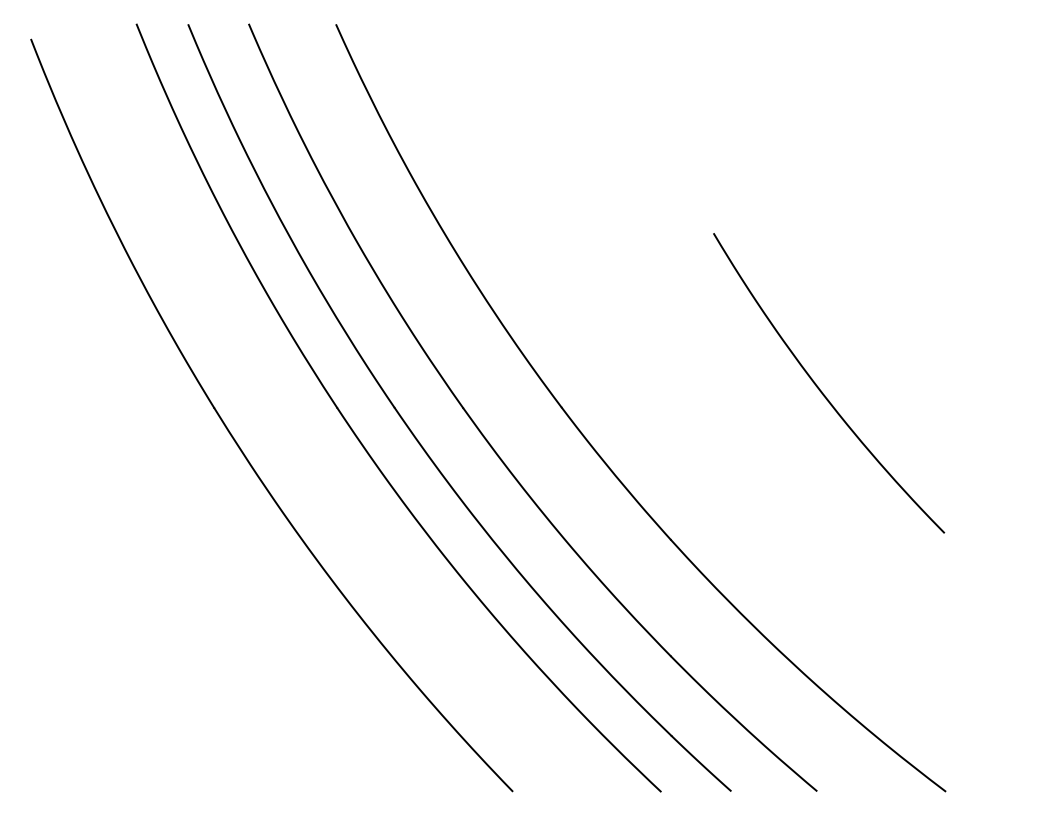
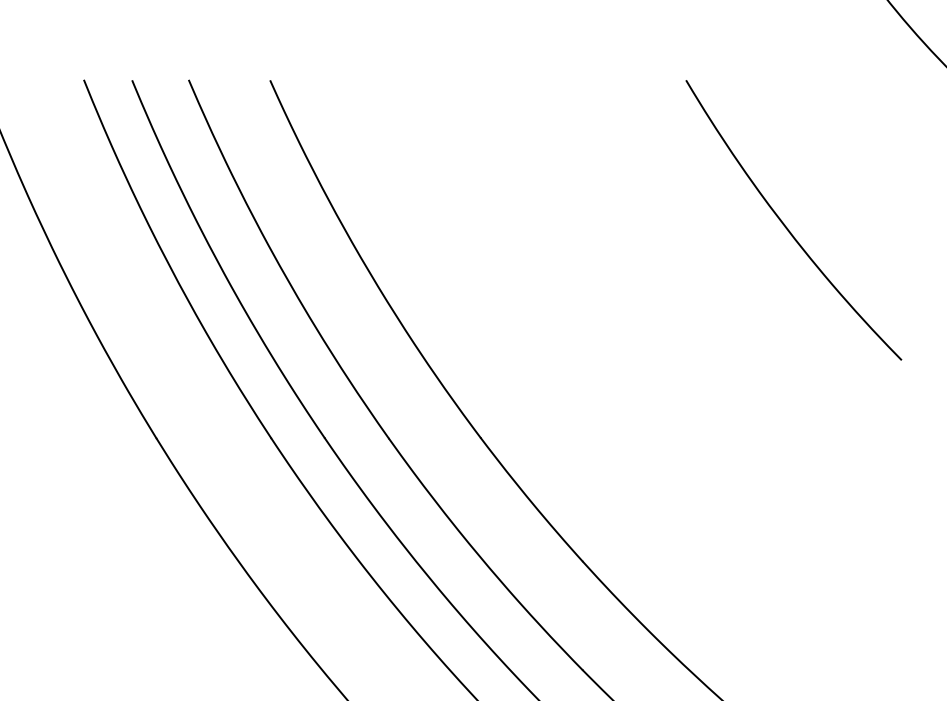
curve: (821, 390) -> (786, 227), moved

